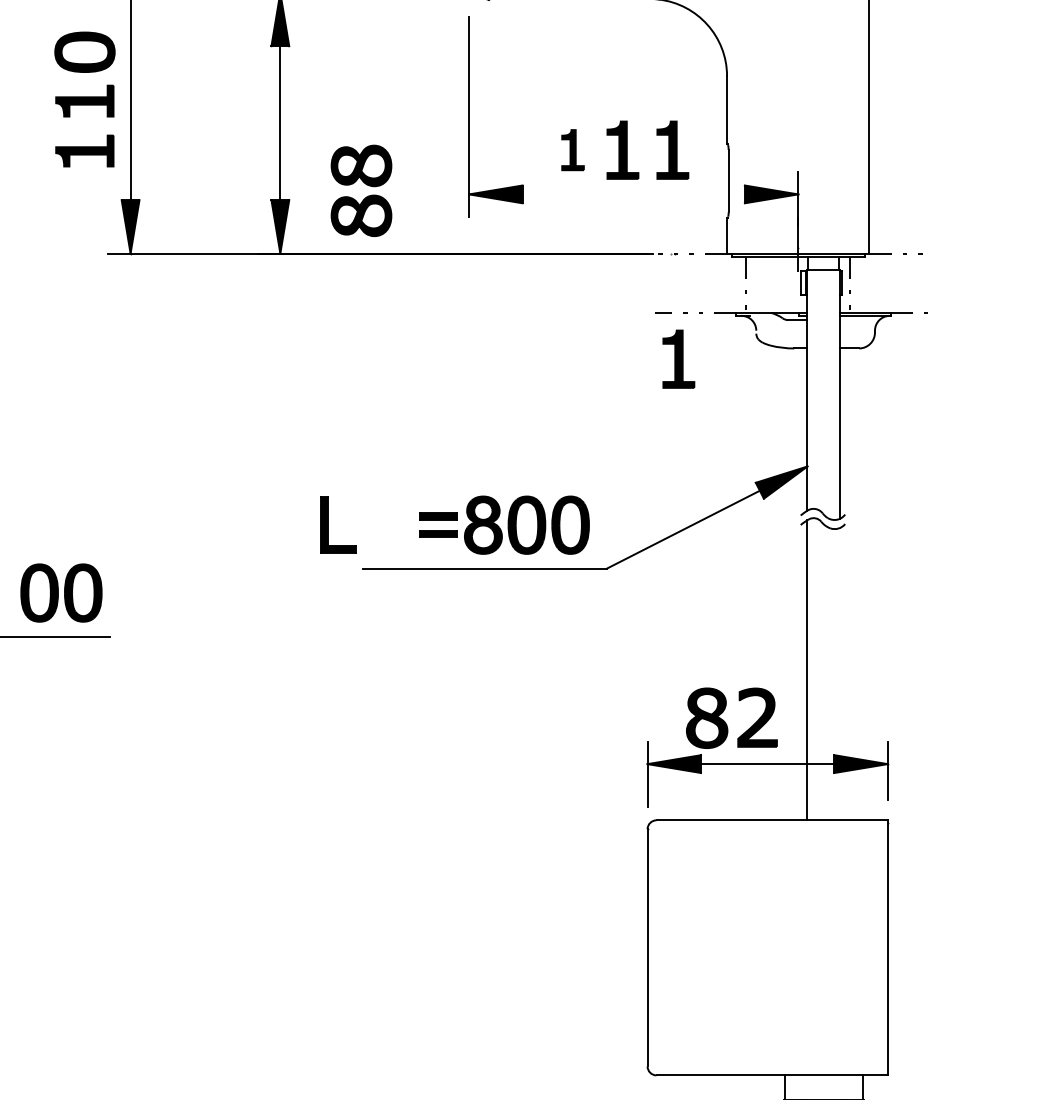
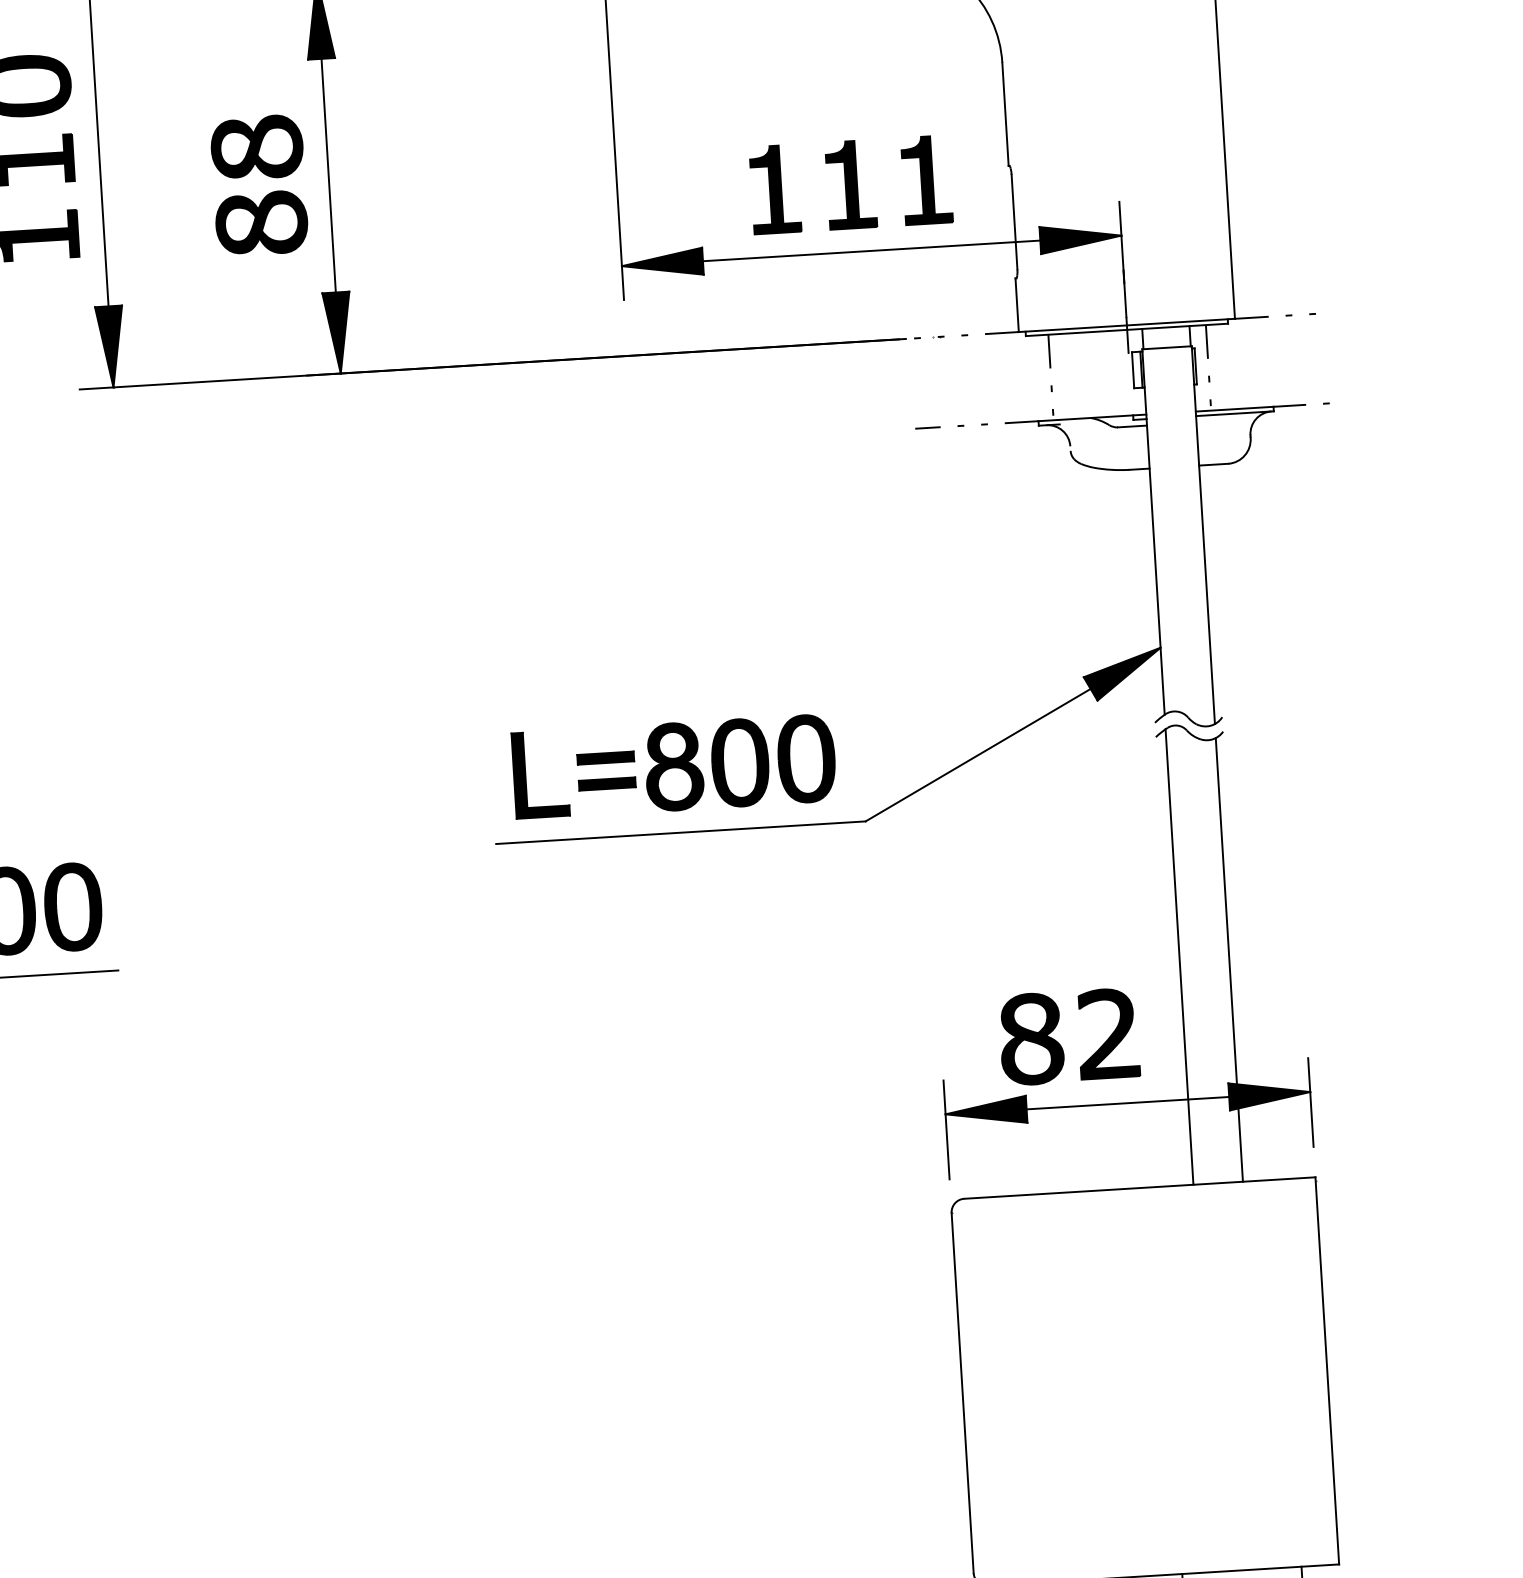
part: (572, 149) -> (774, 188), size x1.43
part: (366, 185) -> (266, 176), moved
line: (633, 194) -> (871, 251), added
part: (678, 358) -> (954, 495), removed
part: (328, 524) -> (525, 774), moved
line: (840, 674) -> (1230, 960), added

